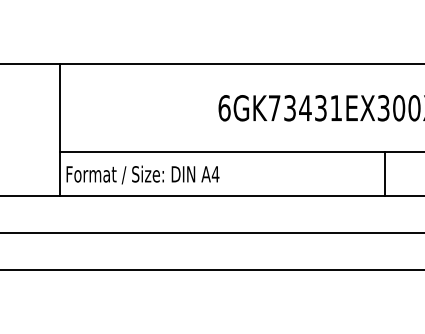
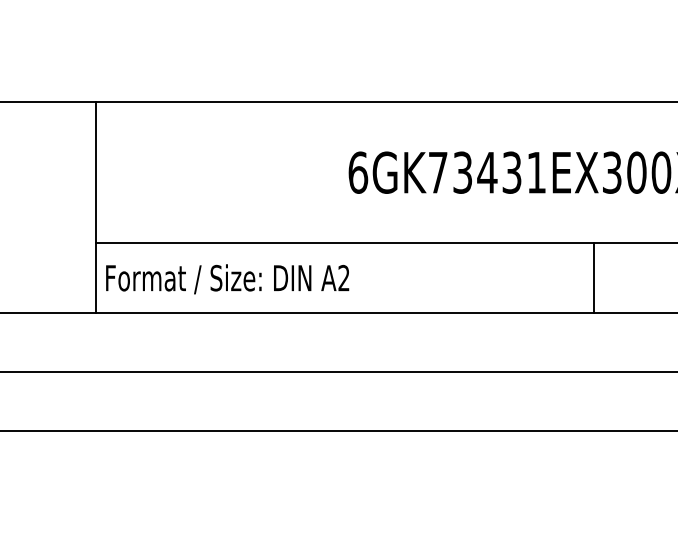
text: (215, 174) -> (343, 278), A4 -> A2
line: (385, 174) -> (594, 278), moved

